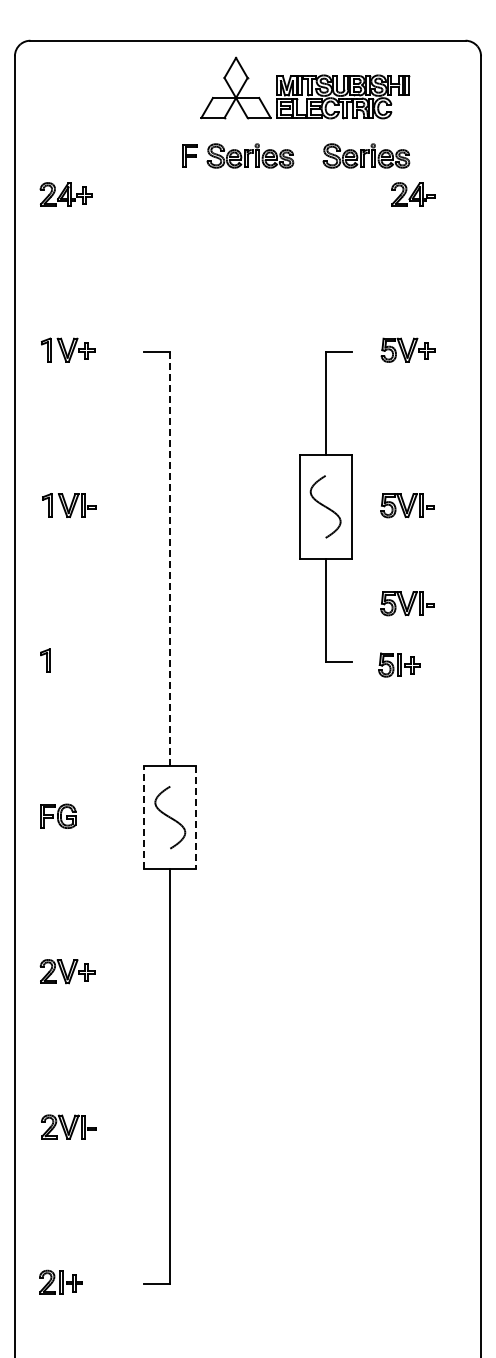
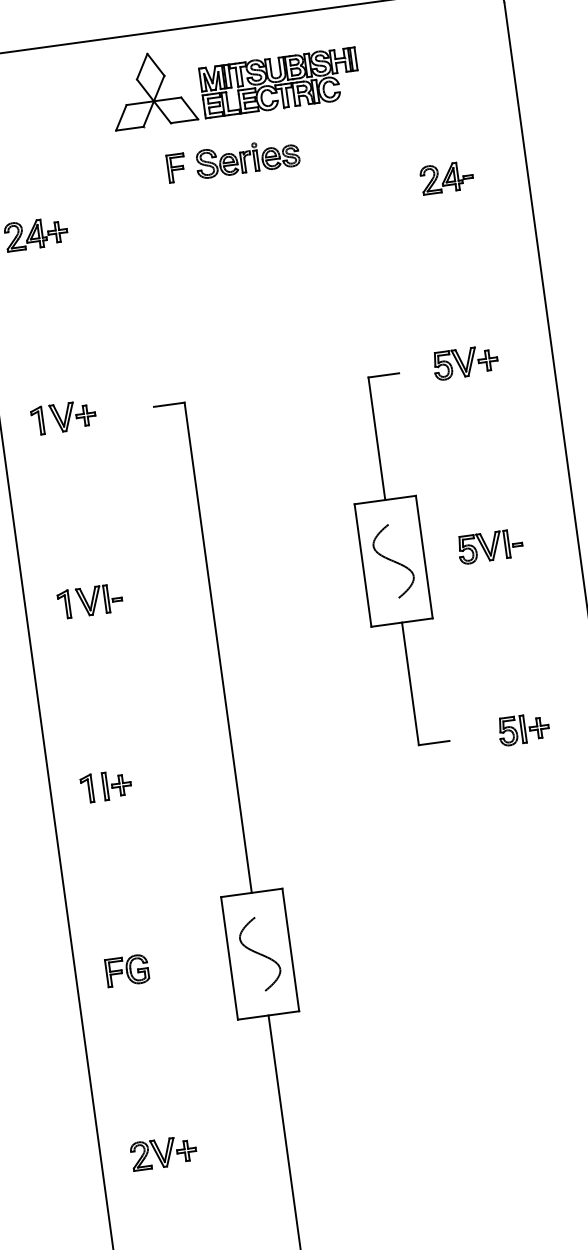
part: (305, 87) -> (234, 77), moved
part: (366, 155) -> (384, 138), removed
line: (170, 559) -> (218, 648), dashed -> solid
part: (407, 603) -> (506, 662), removed
part: (70, 660) -> (116, 784), added
part: (399, 664) -> (523, 728), moved
line: (144, 817) -> (229, 958), dashed -> solid
line: (196, 817) -> (291, 949), dashed -> solid

